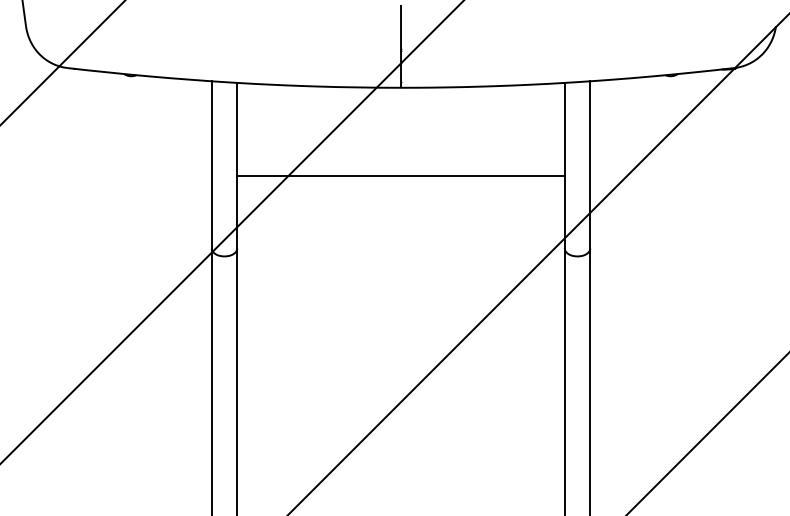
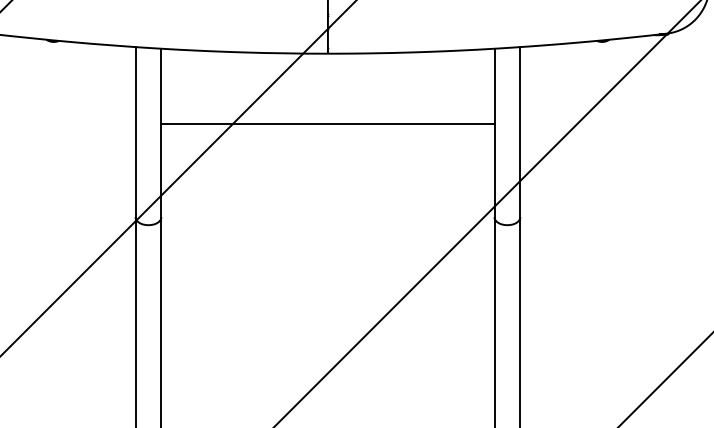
line: (400, 175) -> (327, 123), moved

